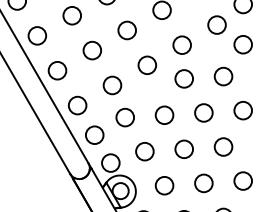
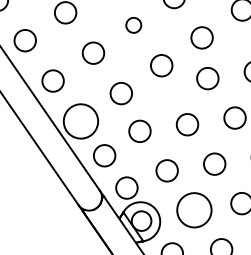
circle: (126, 30) -> (132, 25), size x0.7
circle: (77, 105) -> (80, 121), size x1.6
circle: (164, 185) -> (194, 210), size x1.6

